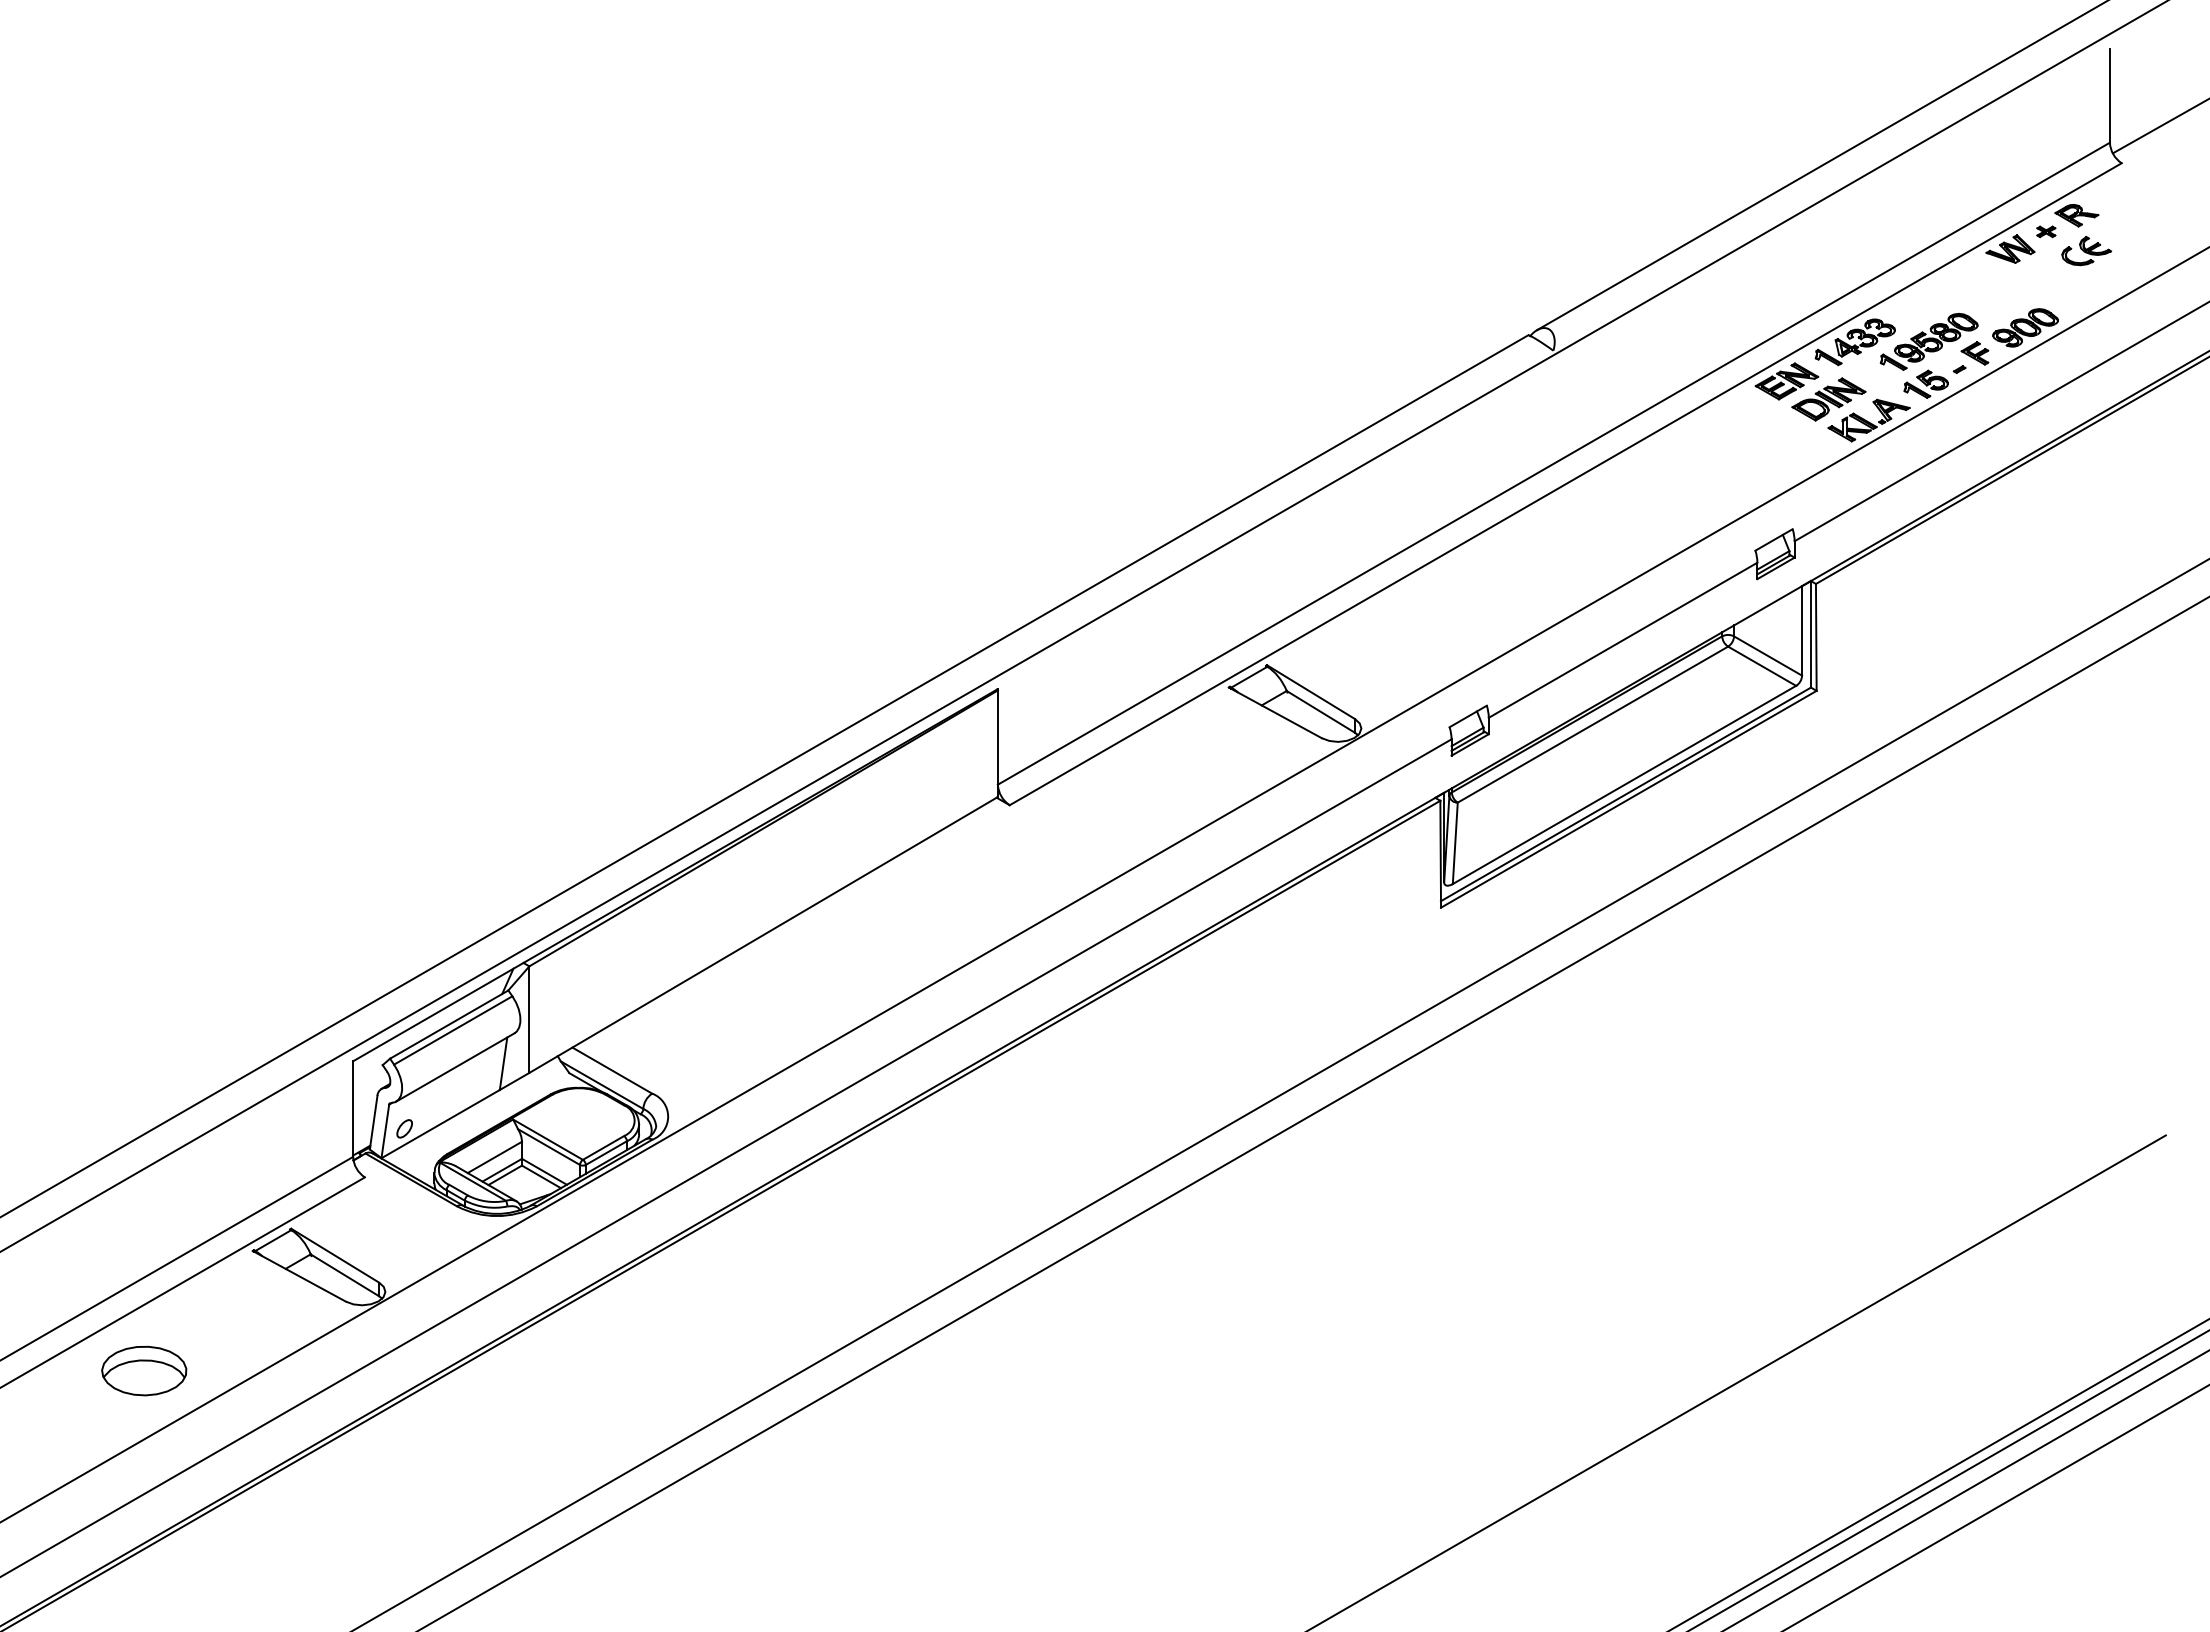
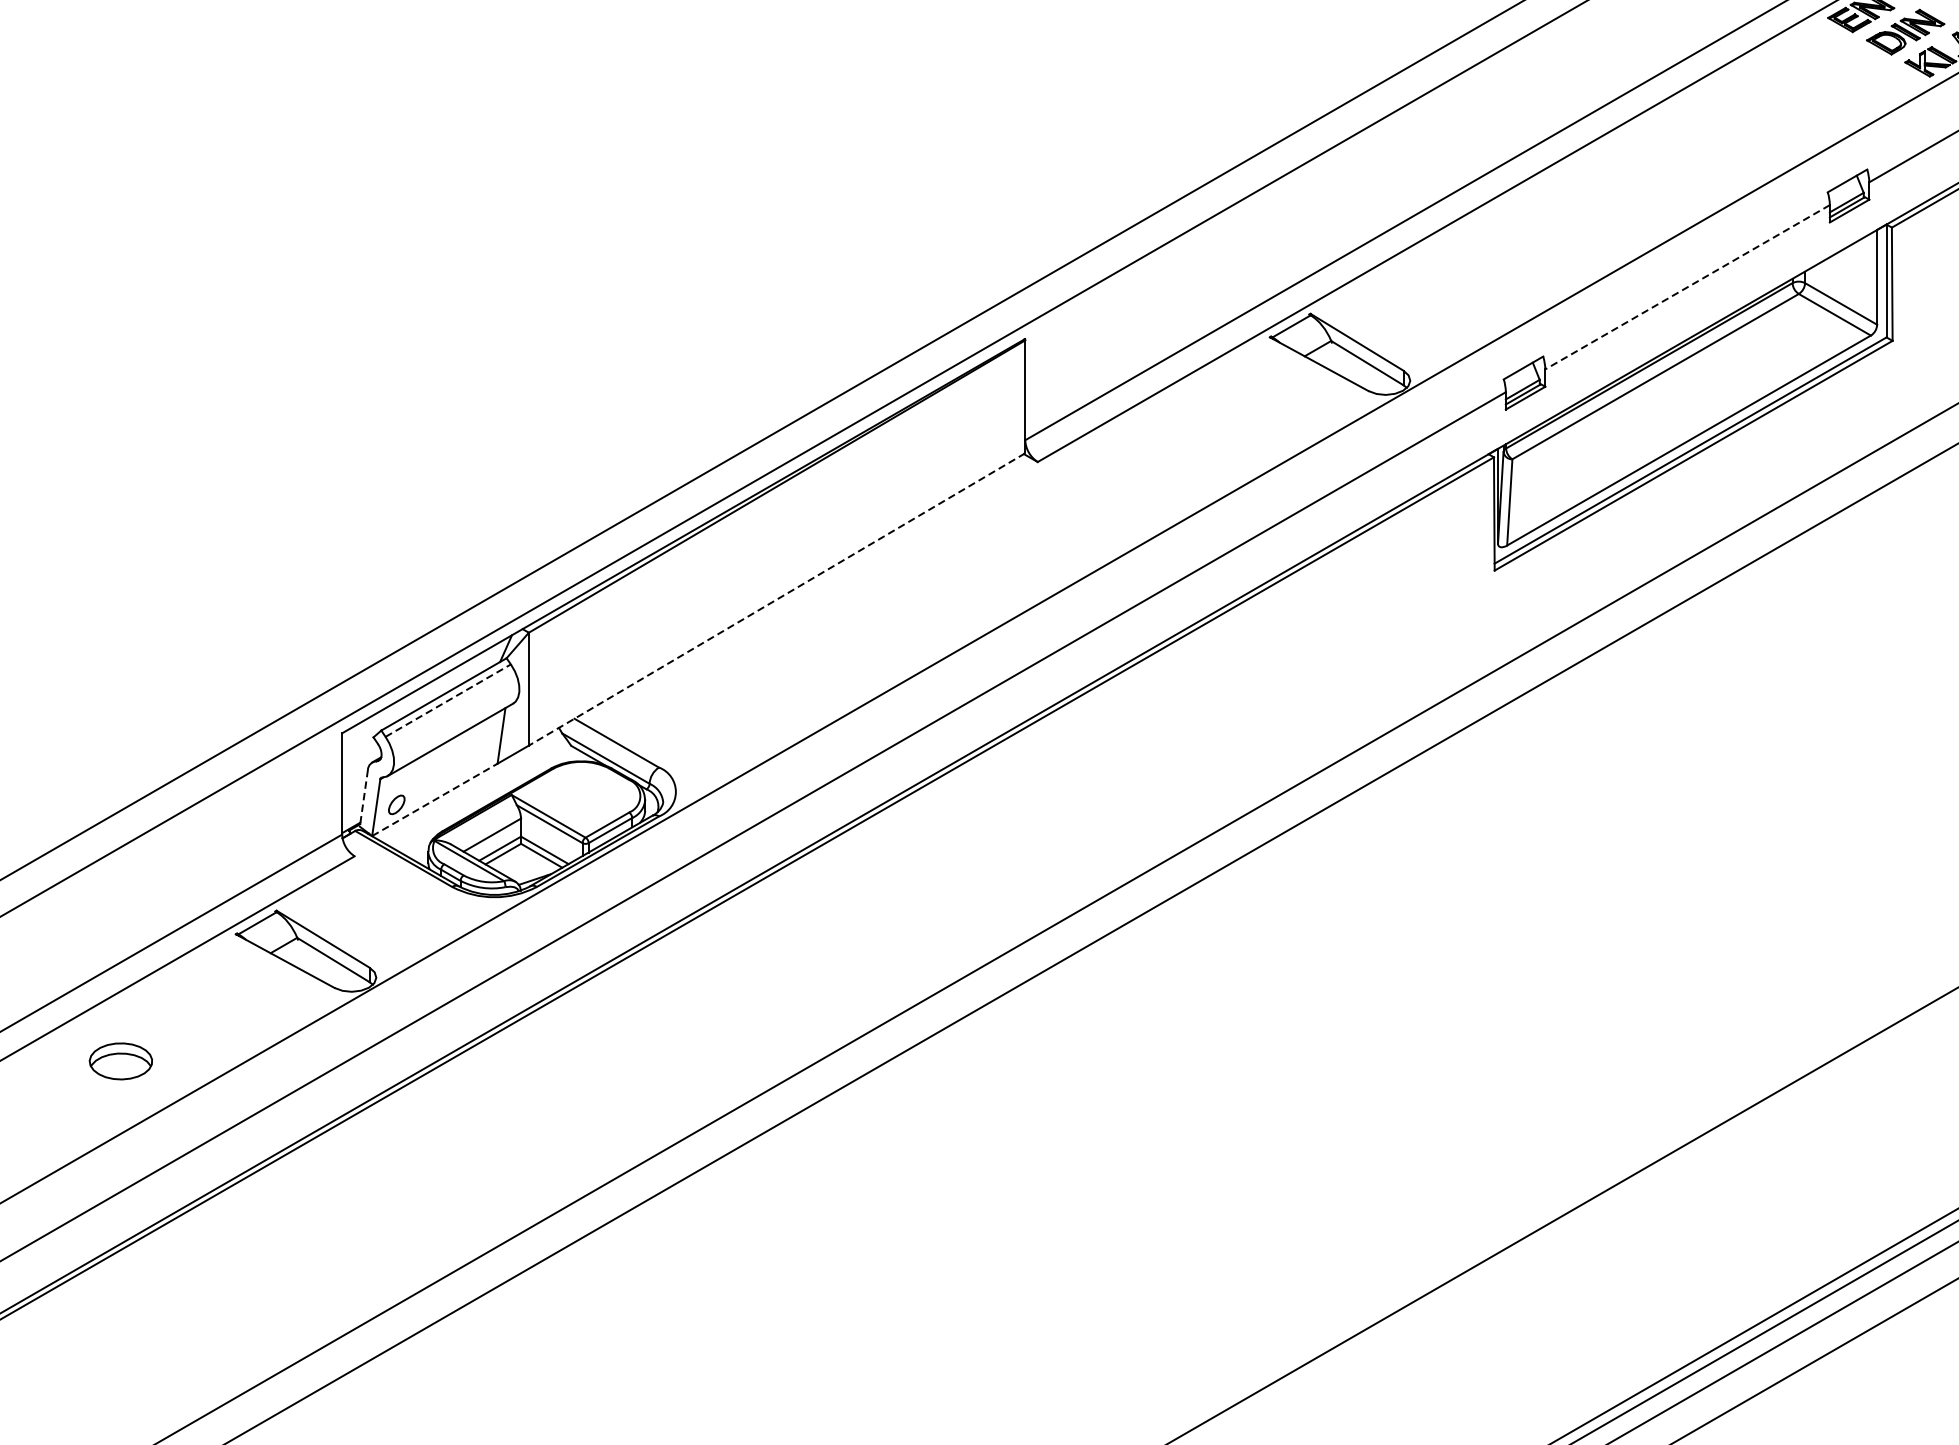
line: (1622, 640) -> (1686, 287), solid -> dashed
line: (763, 934) -> (776, 598), solid -> dashed
line: (453, 1030) -> (448, 700), solid -> dashed
line: (373, 1123) -> (363, 799), solid -> dashed
line: (441, 1123) -> (435, 799), solid -> dashed
part: (144, 1370) -> (121, 1060), size x0.7

